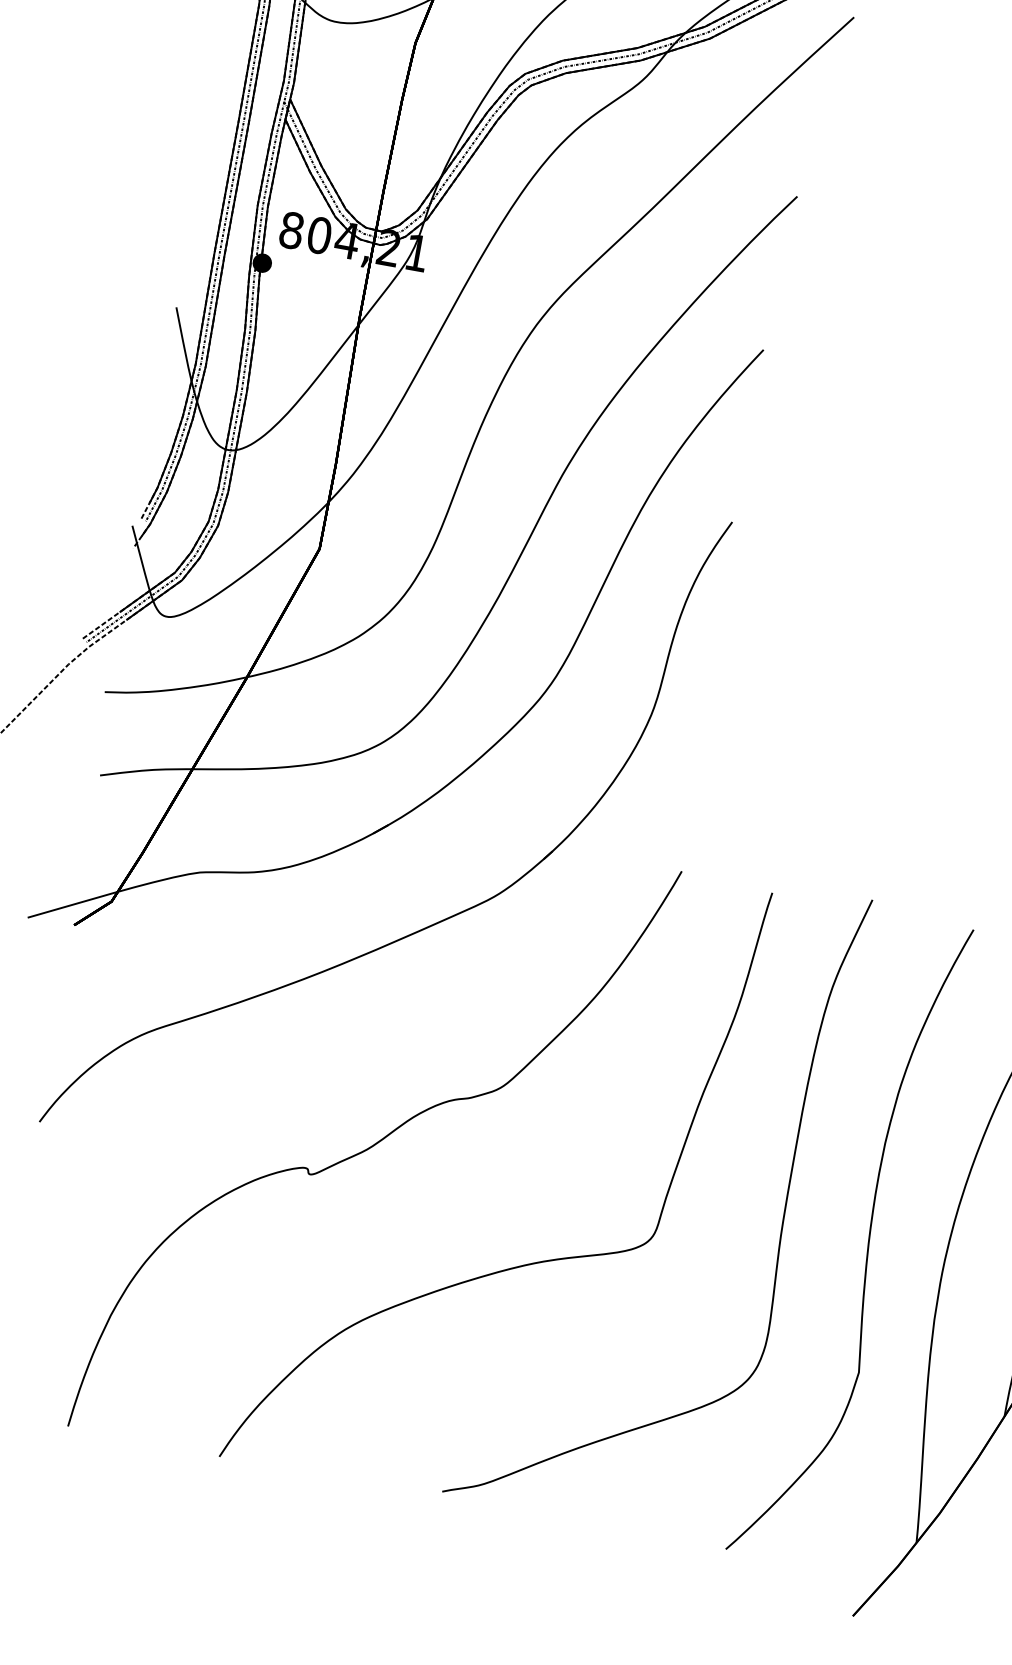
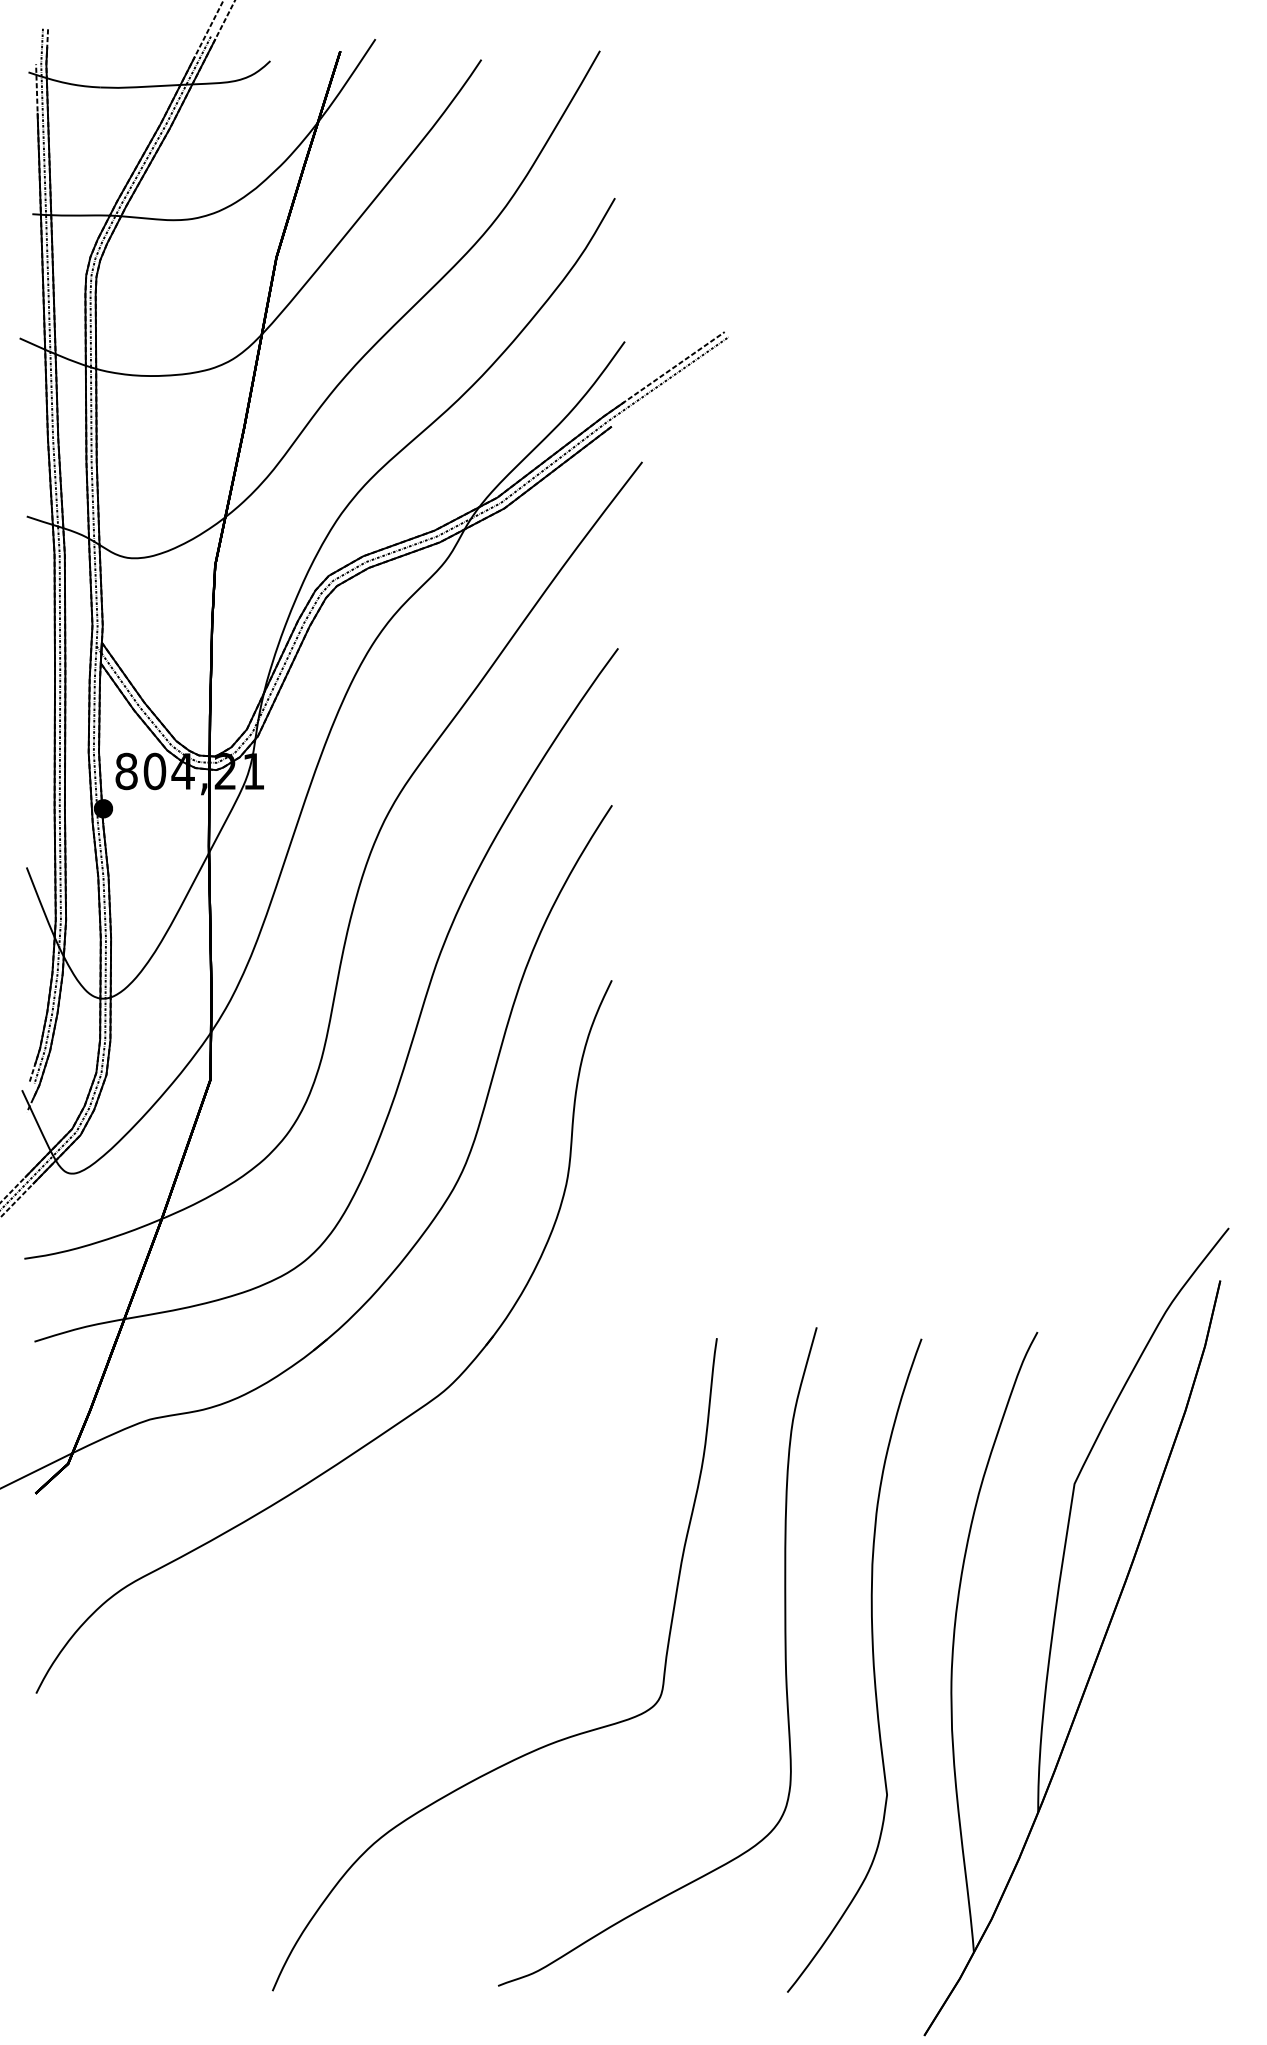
part: (374, 1147) -> (370, 1659), removed

